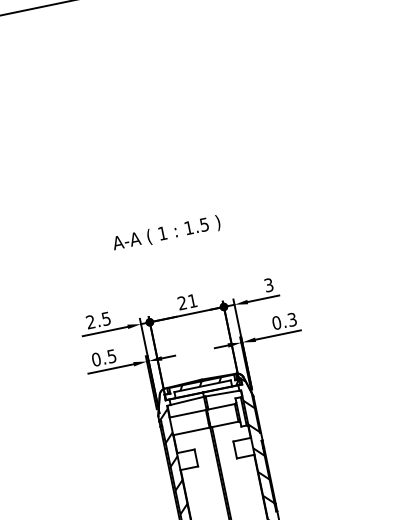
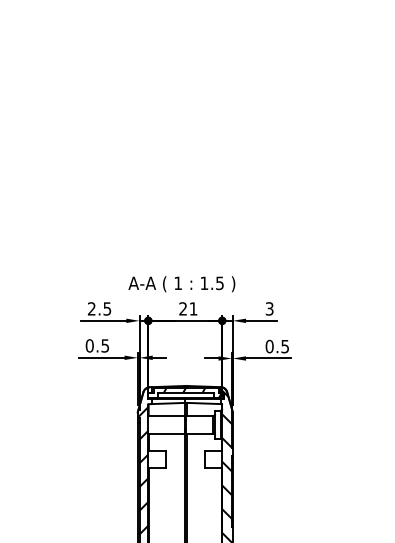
text: (166, 233) -> (181, 284), moved
text: (292, 318) -> (285, 345), 0.3 -> 0.5

